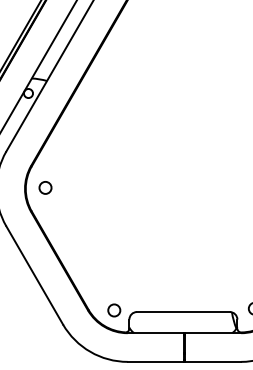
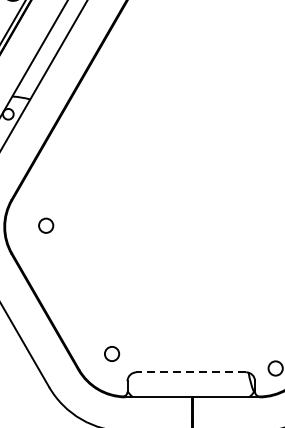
circle: (45, 187) -> (46, 225), moved
circle: (114, 310) -> (112, 354), moved
line: (182, 312) -> (190, 372), solid -> dashed

